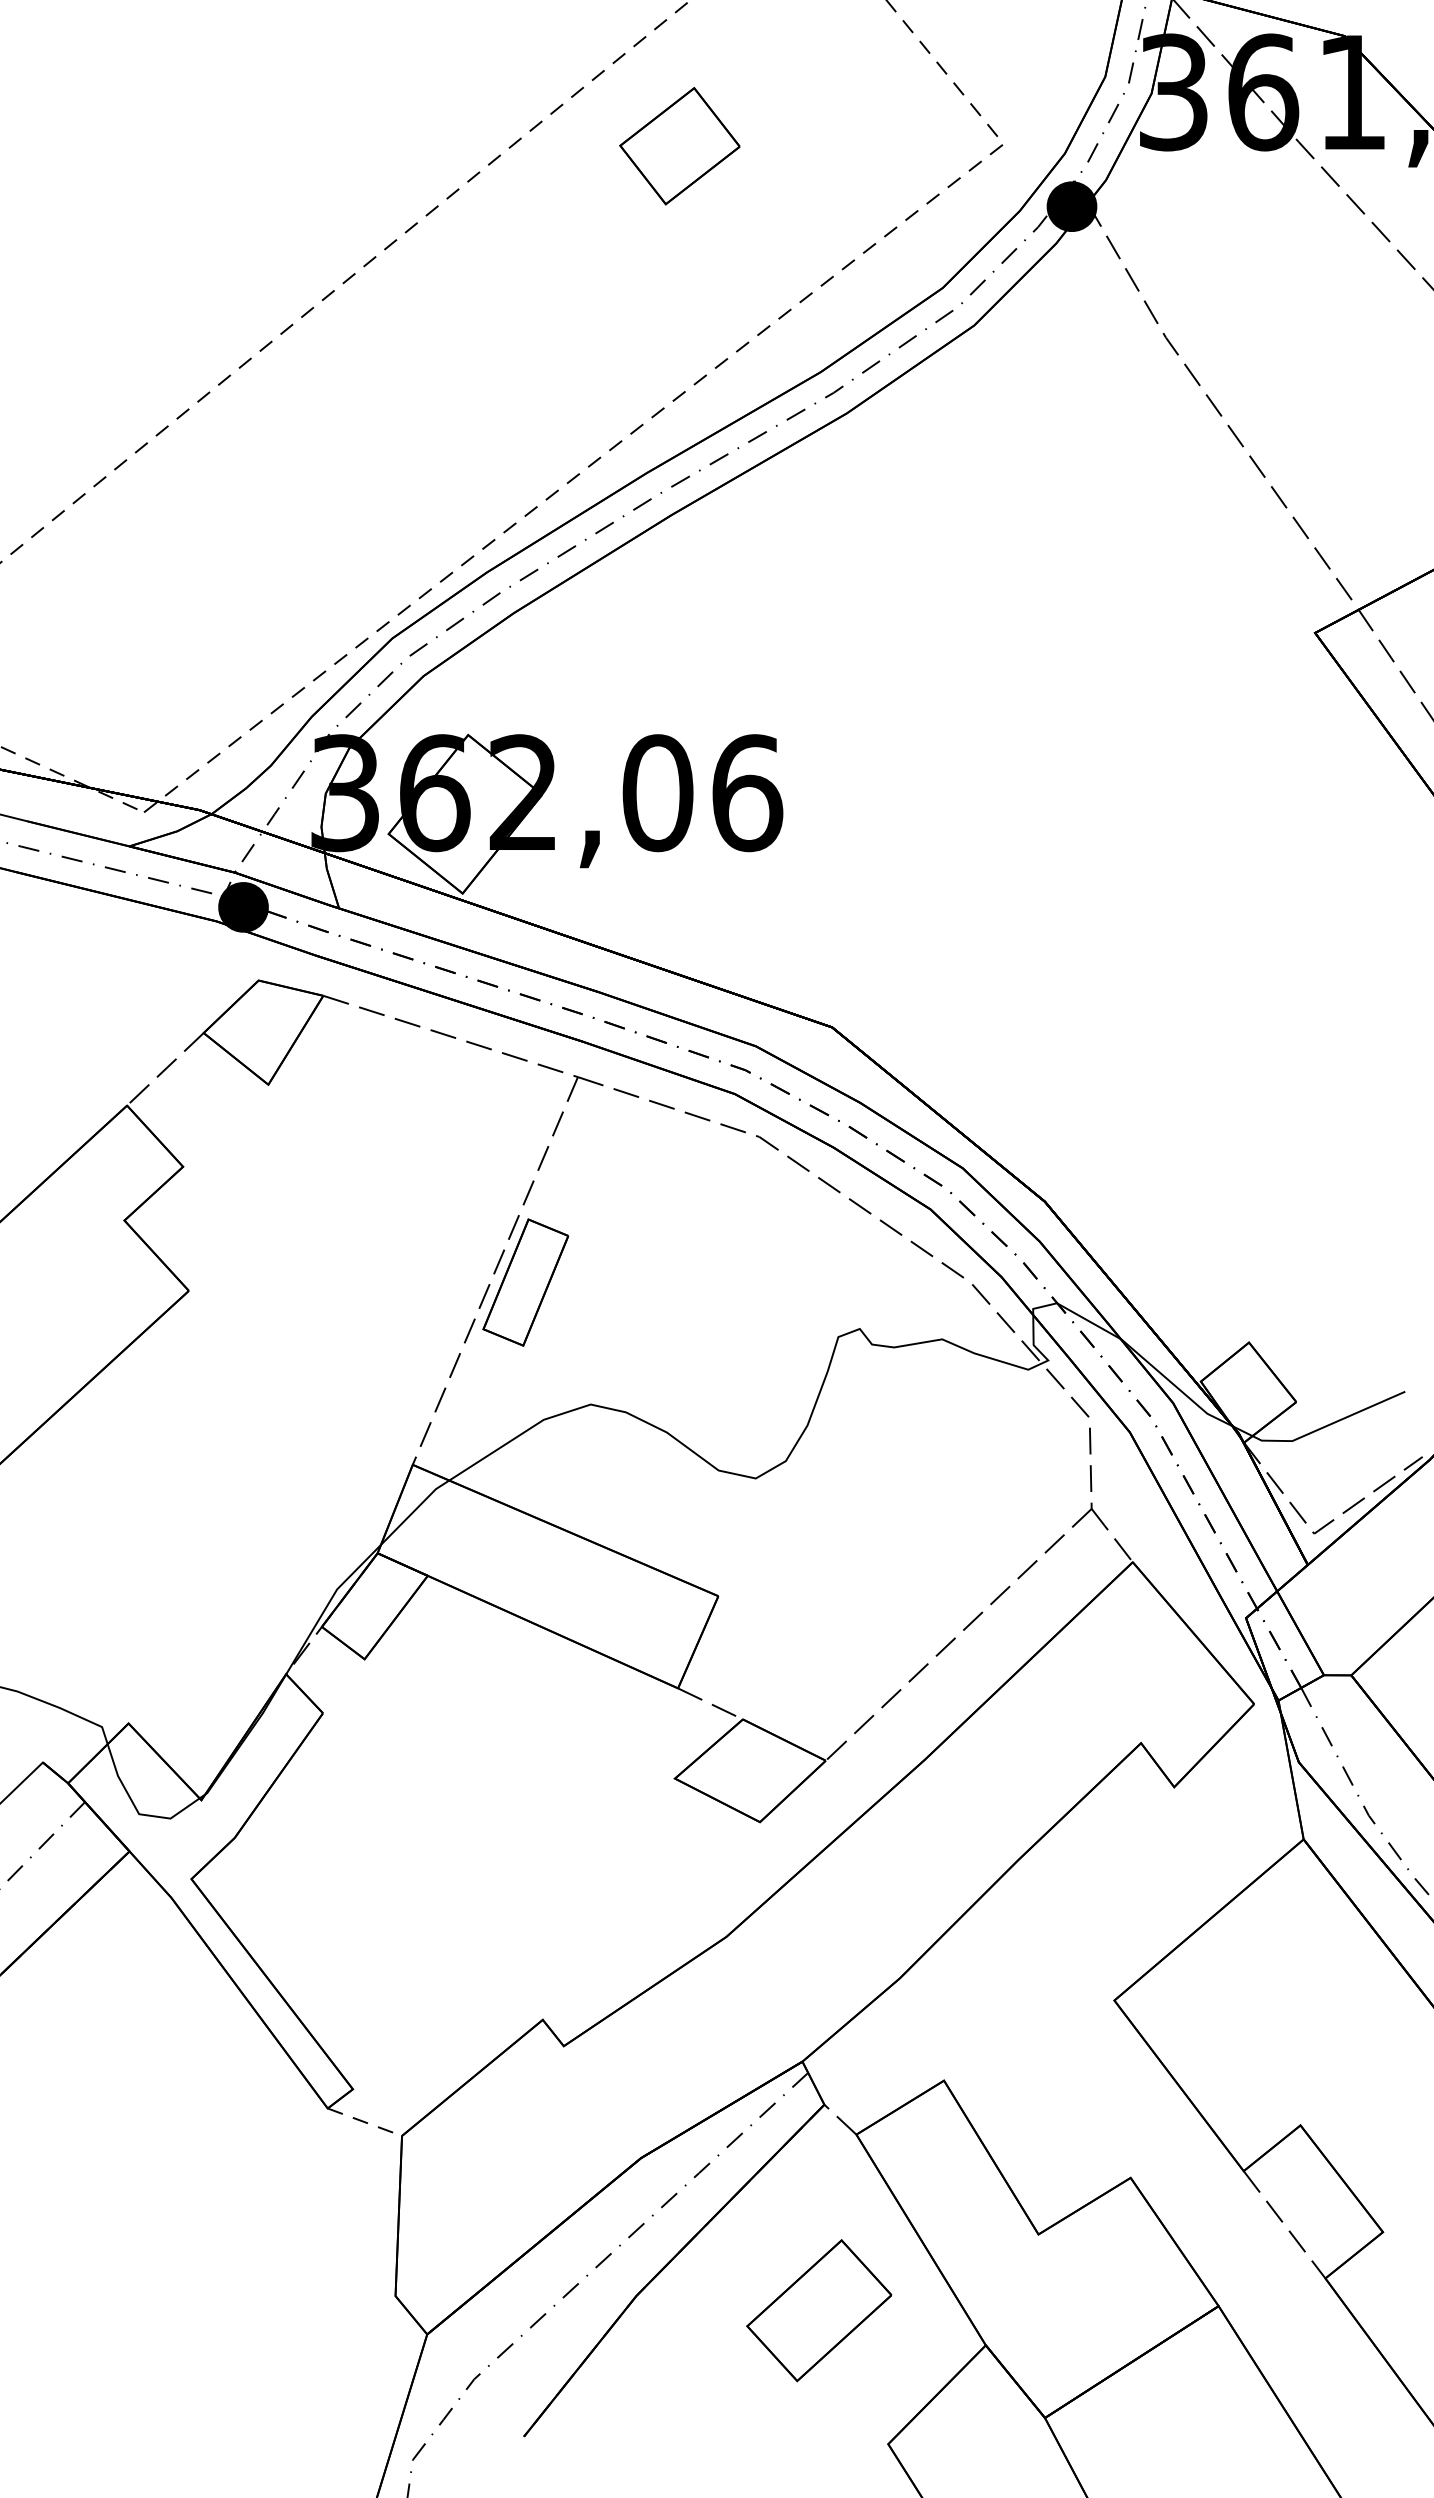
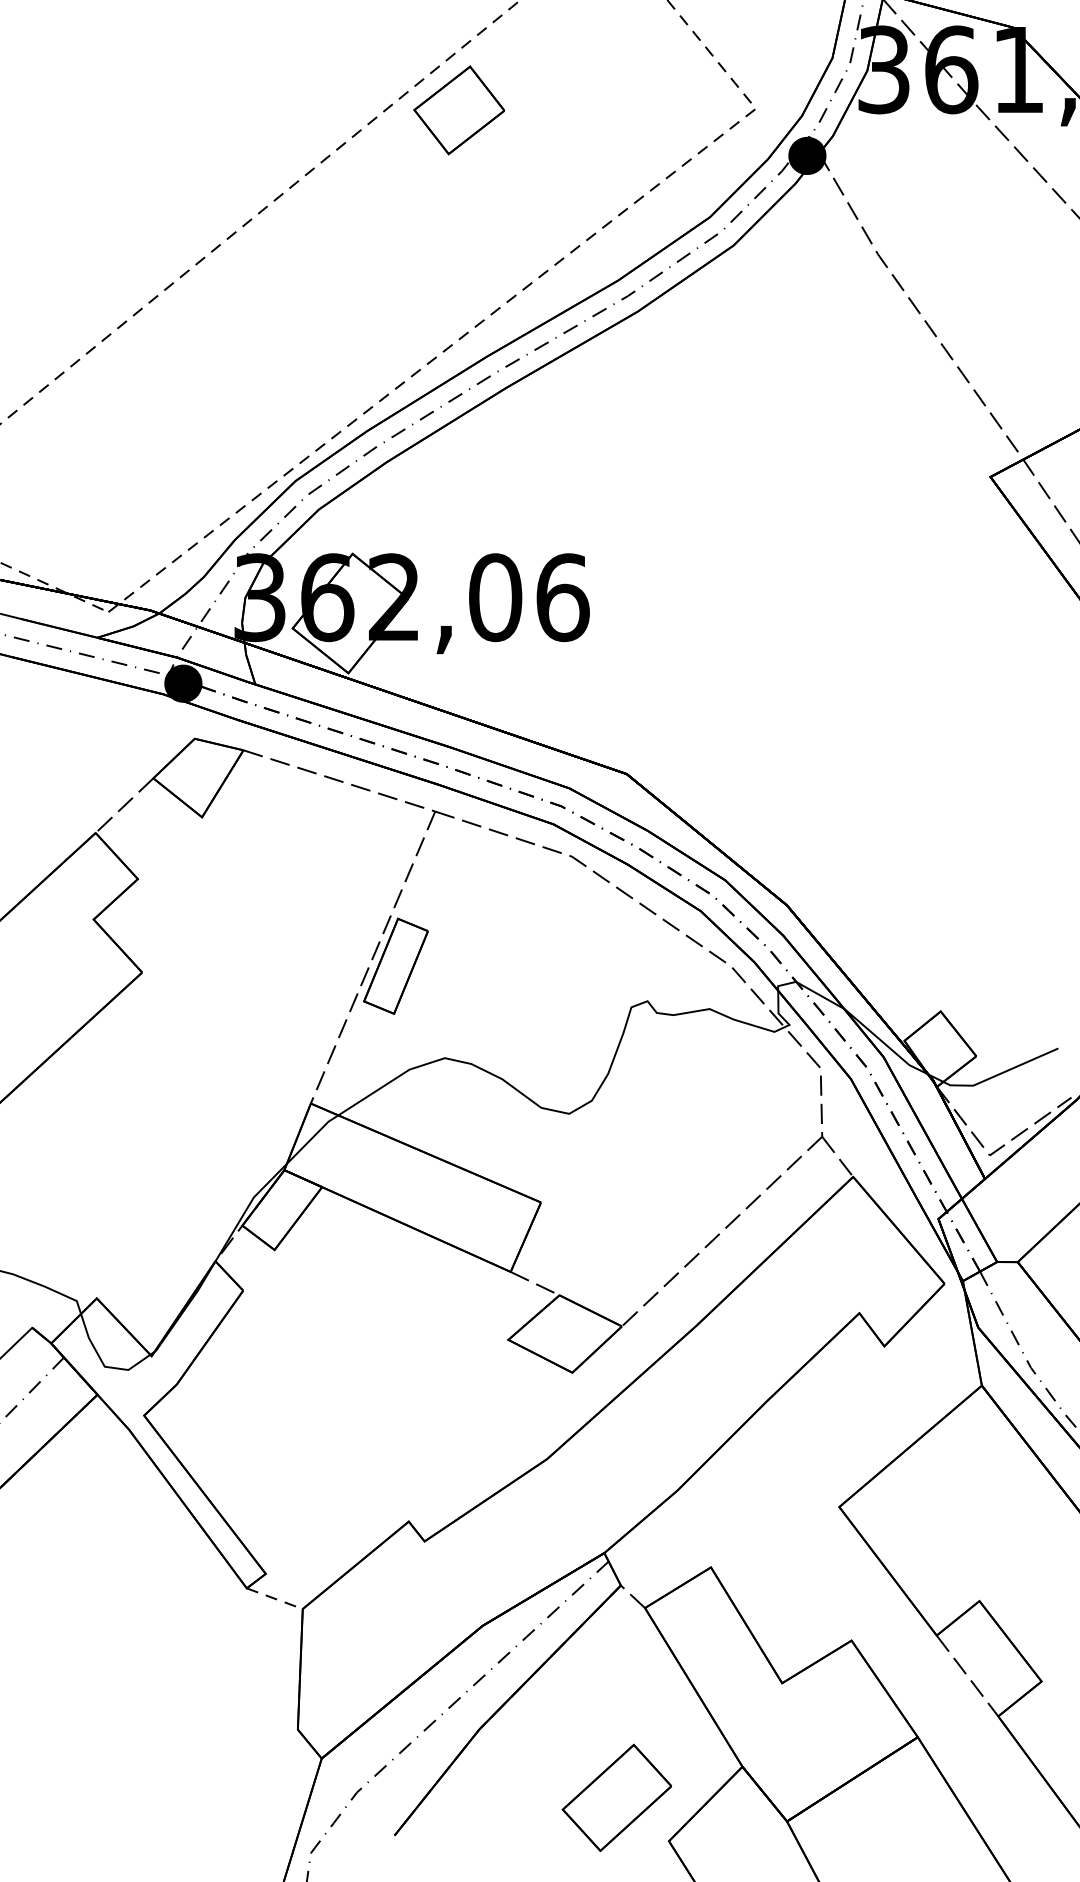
part: (679, 146) -> (459, 110), moved
part: (819, 2310) -> (617, 1797), moved

